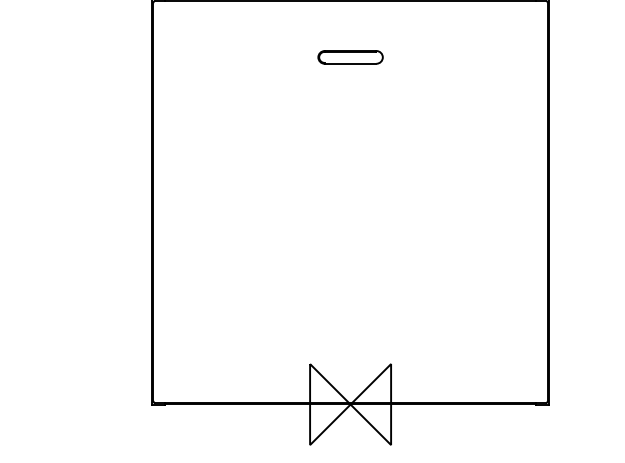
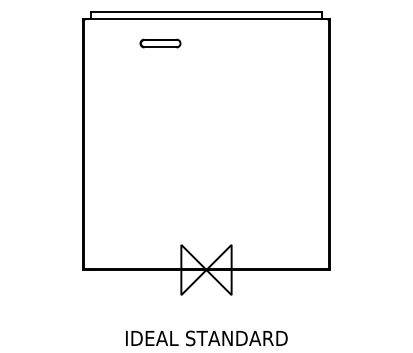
part: (350, 57) -> (160, 43), moved

